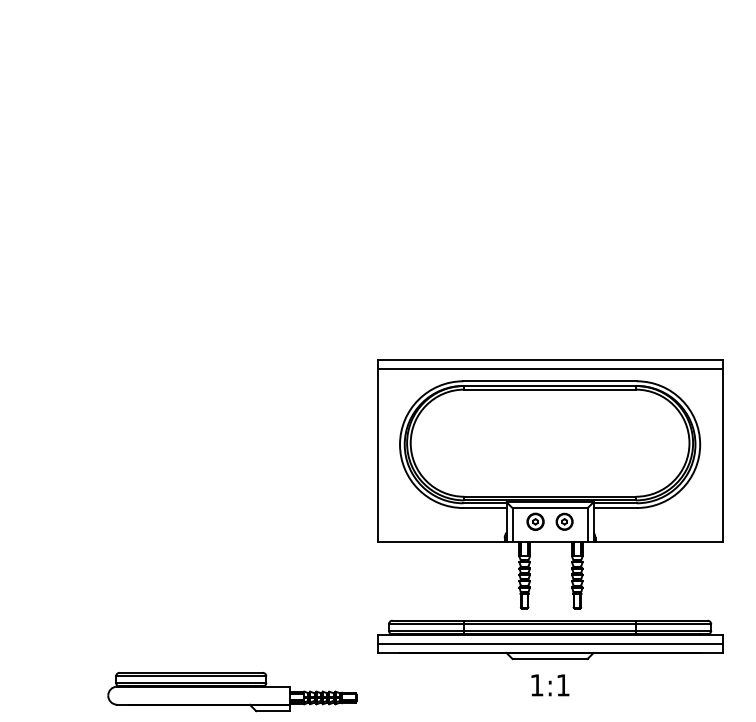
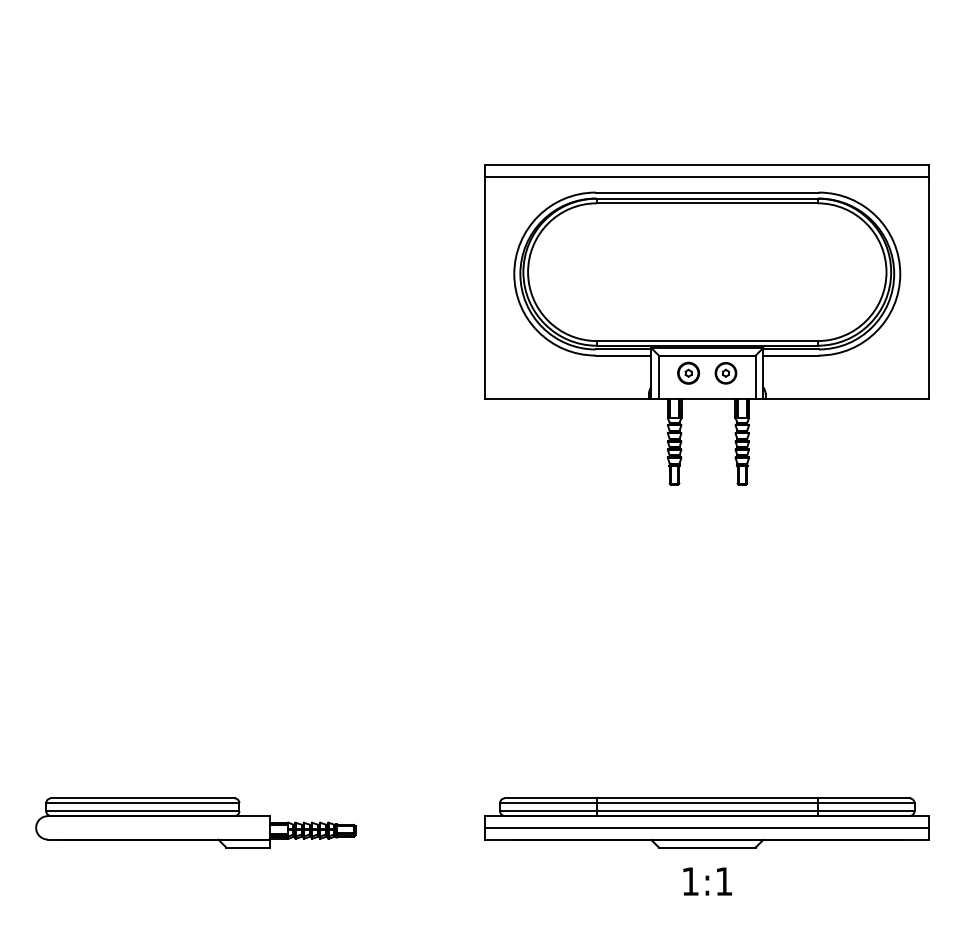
part: (549, 483) -> (706, 324), moved
part: (232, 691) -> (195, 822), moved

